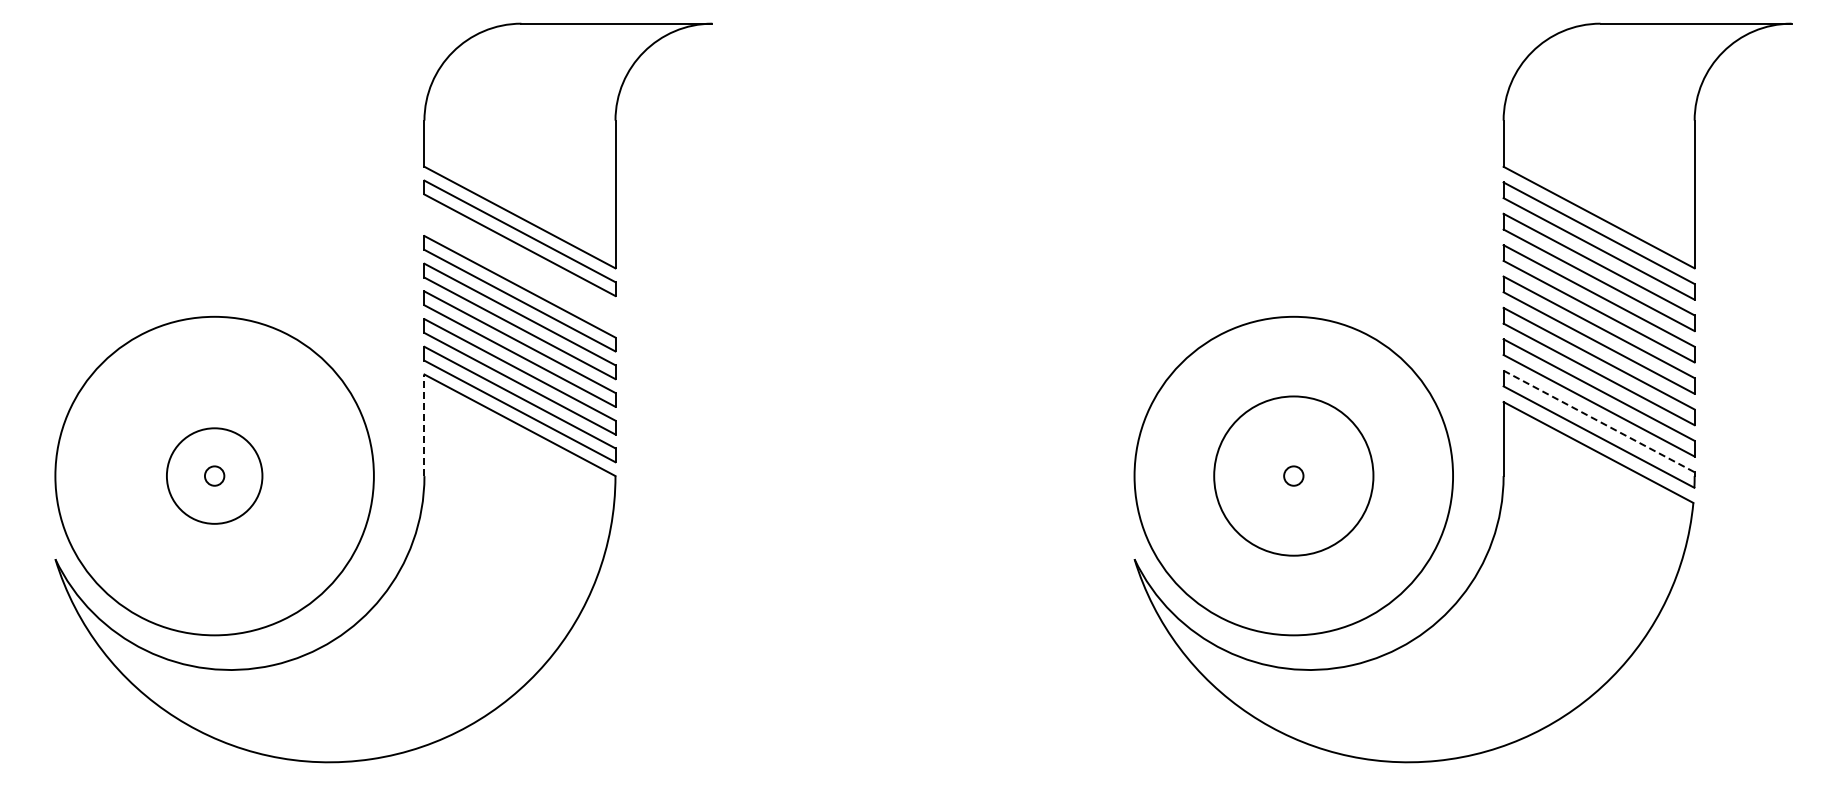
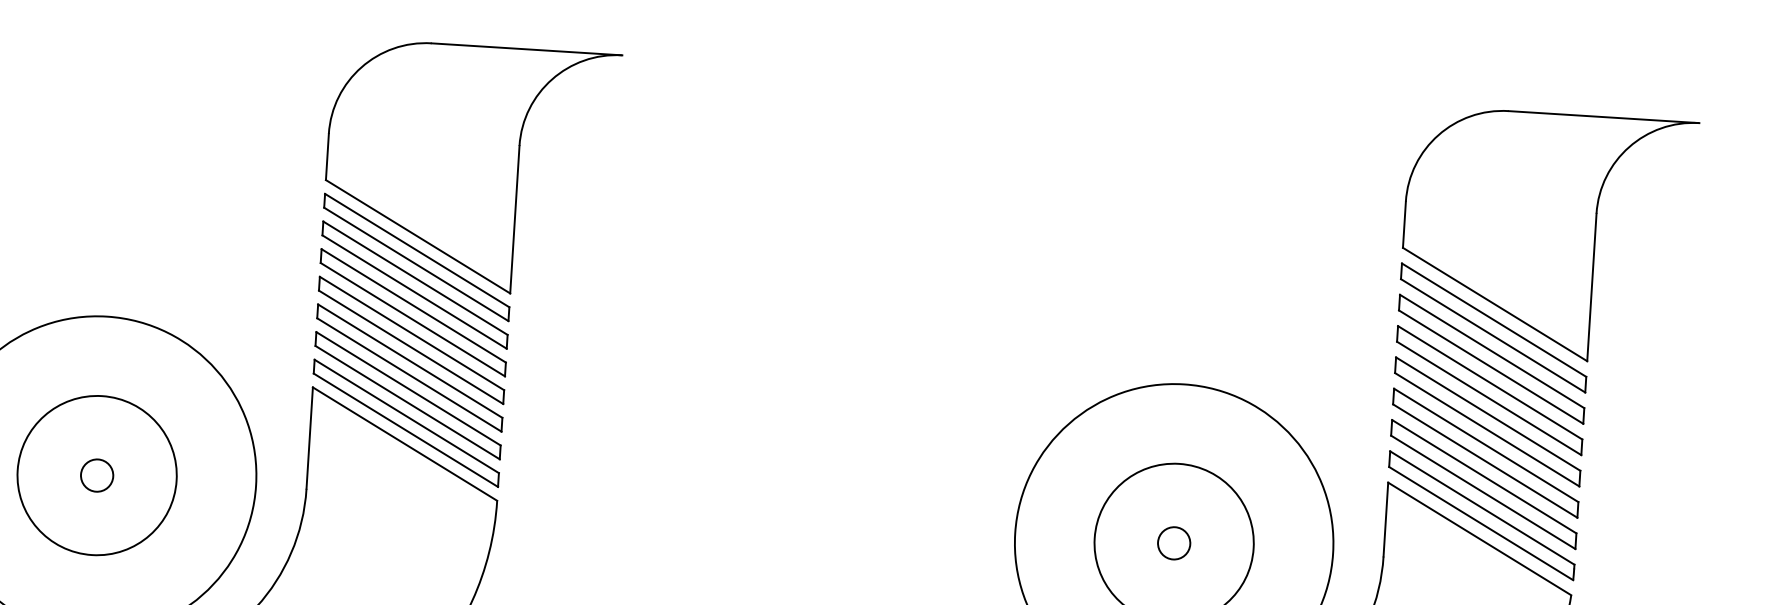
part: (519, 265) -> (414, 284), added
line: (1599, 421) -> (1482, 508), dashed -> solid
line: (424, 425) -> (309, 438), dashed -> solid
circle: (214, 475) -> (97, 475), size x1.67
circle: (214, 475) -> (97, 475), size x1.67
circle: (1293, 475) -> (1173, 542), size x1.67

